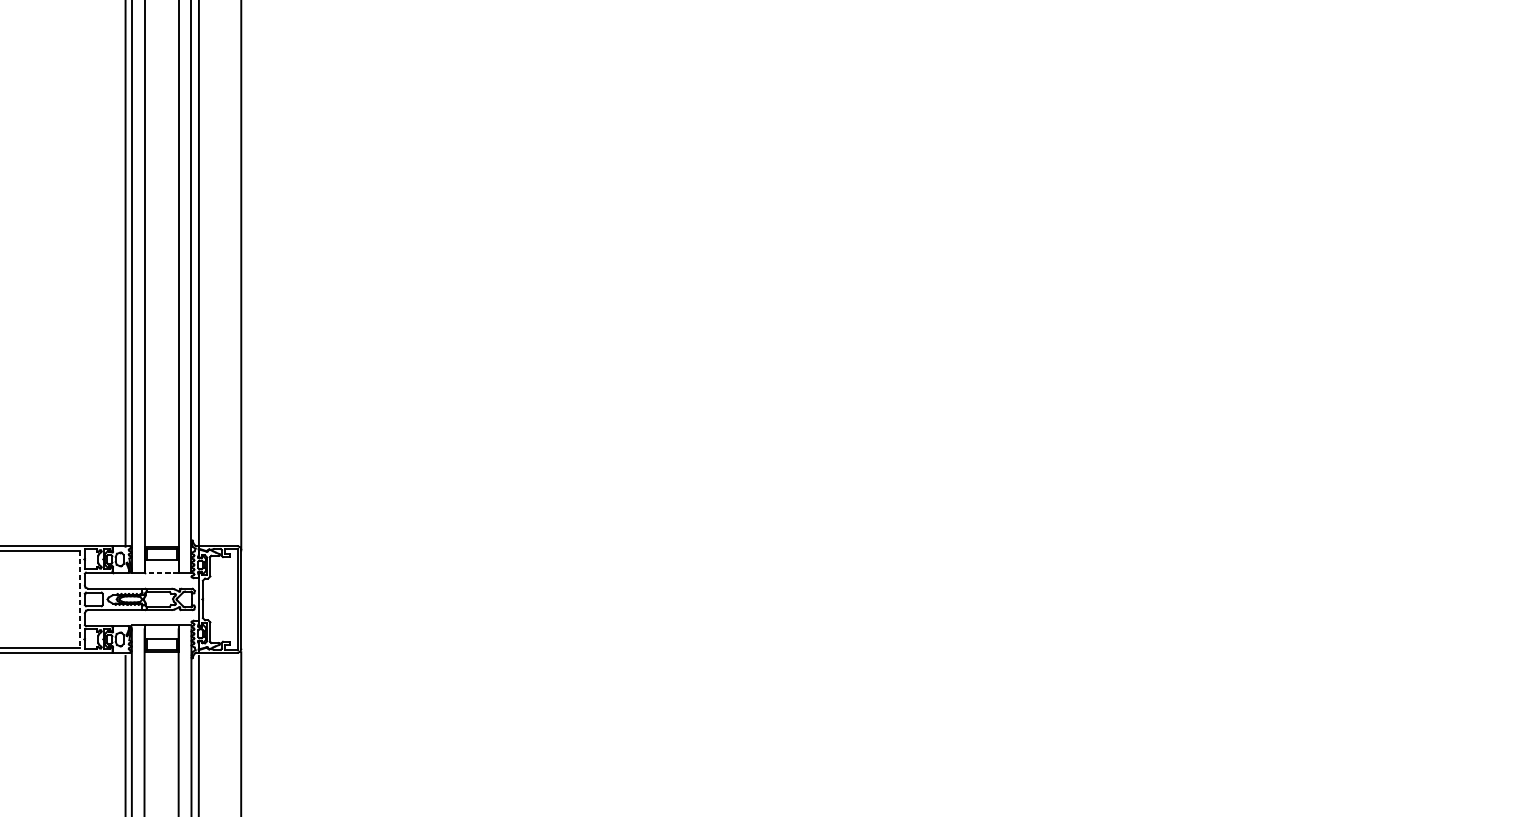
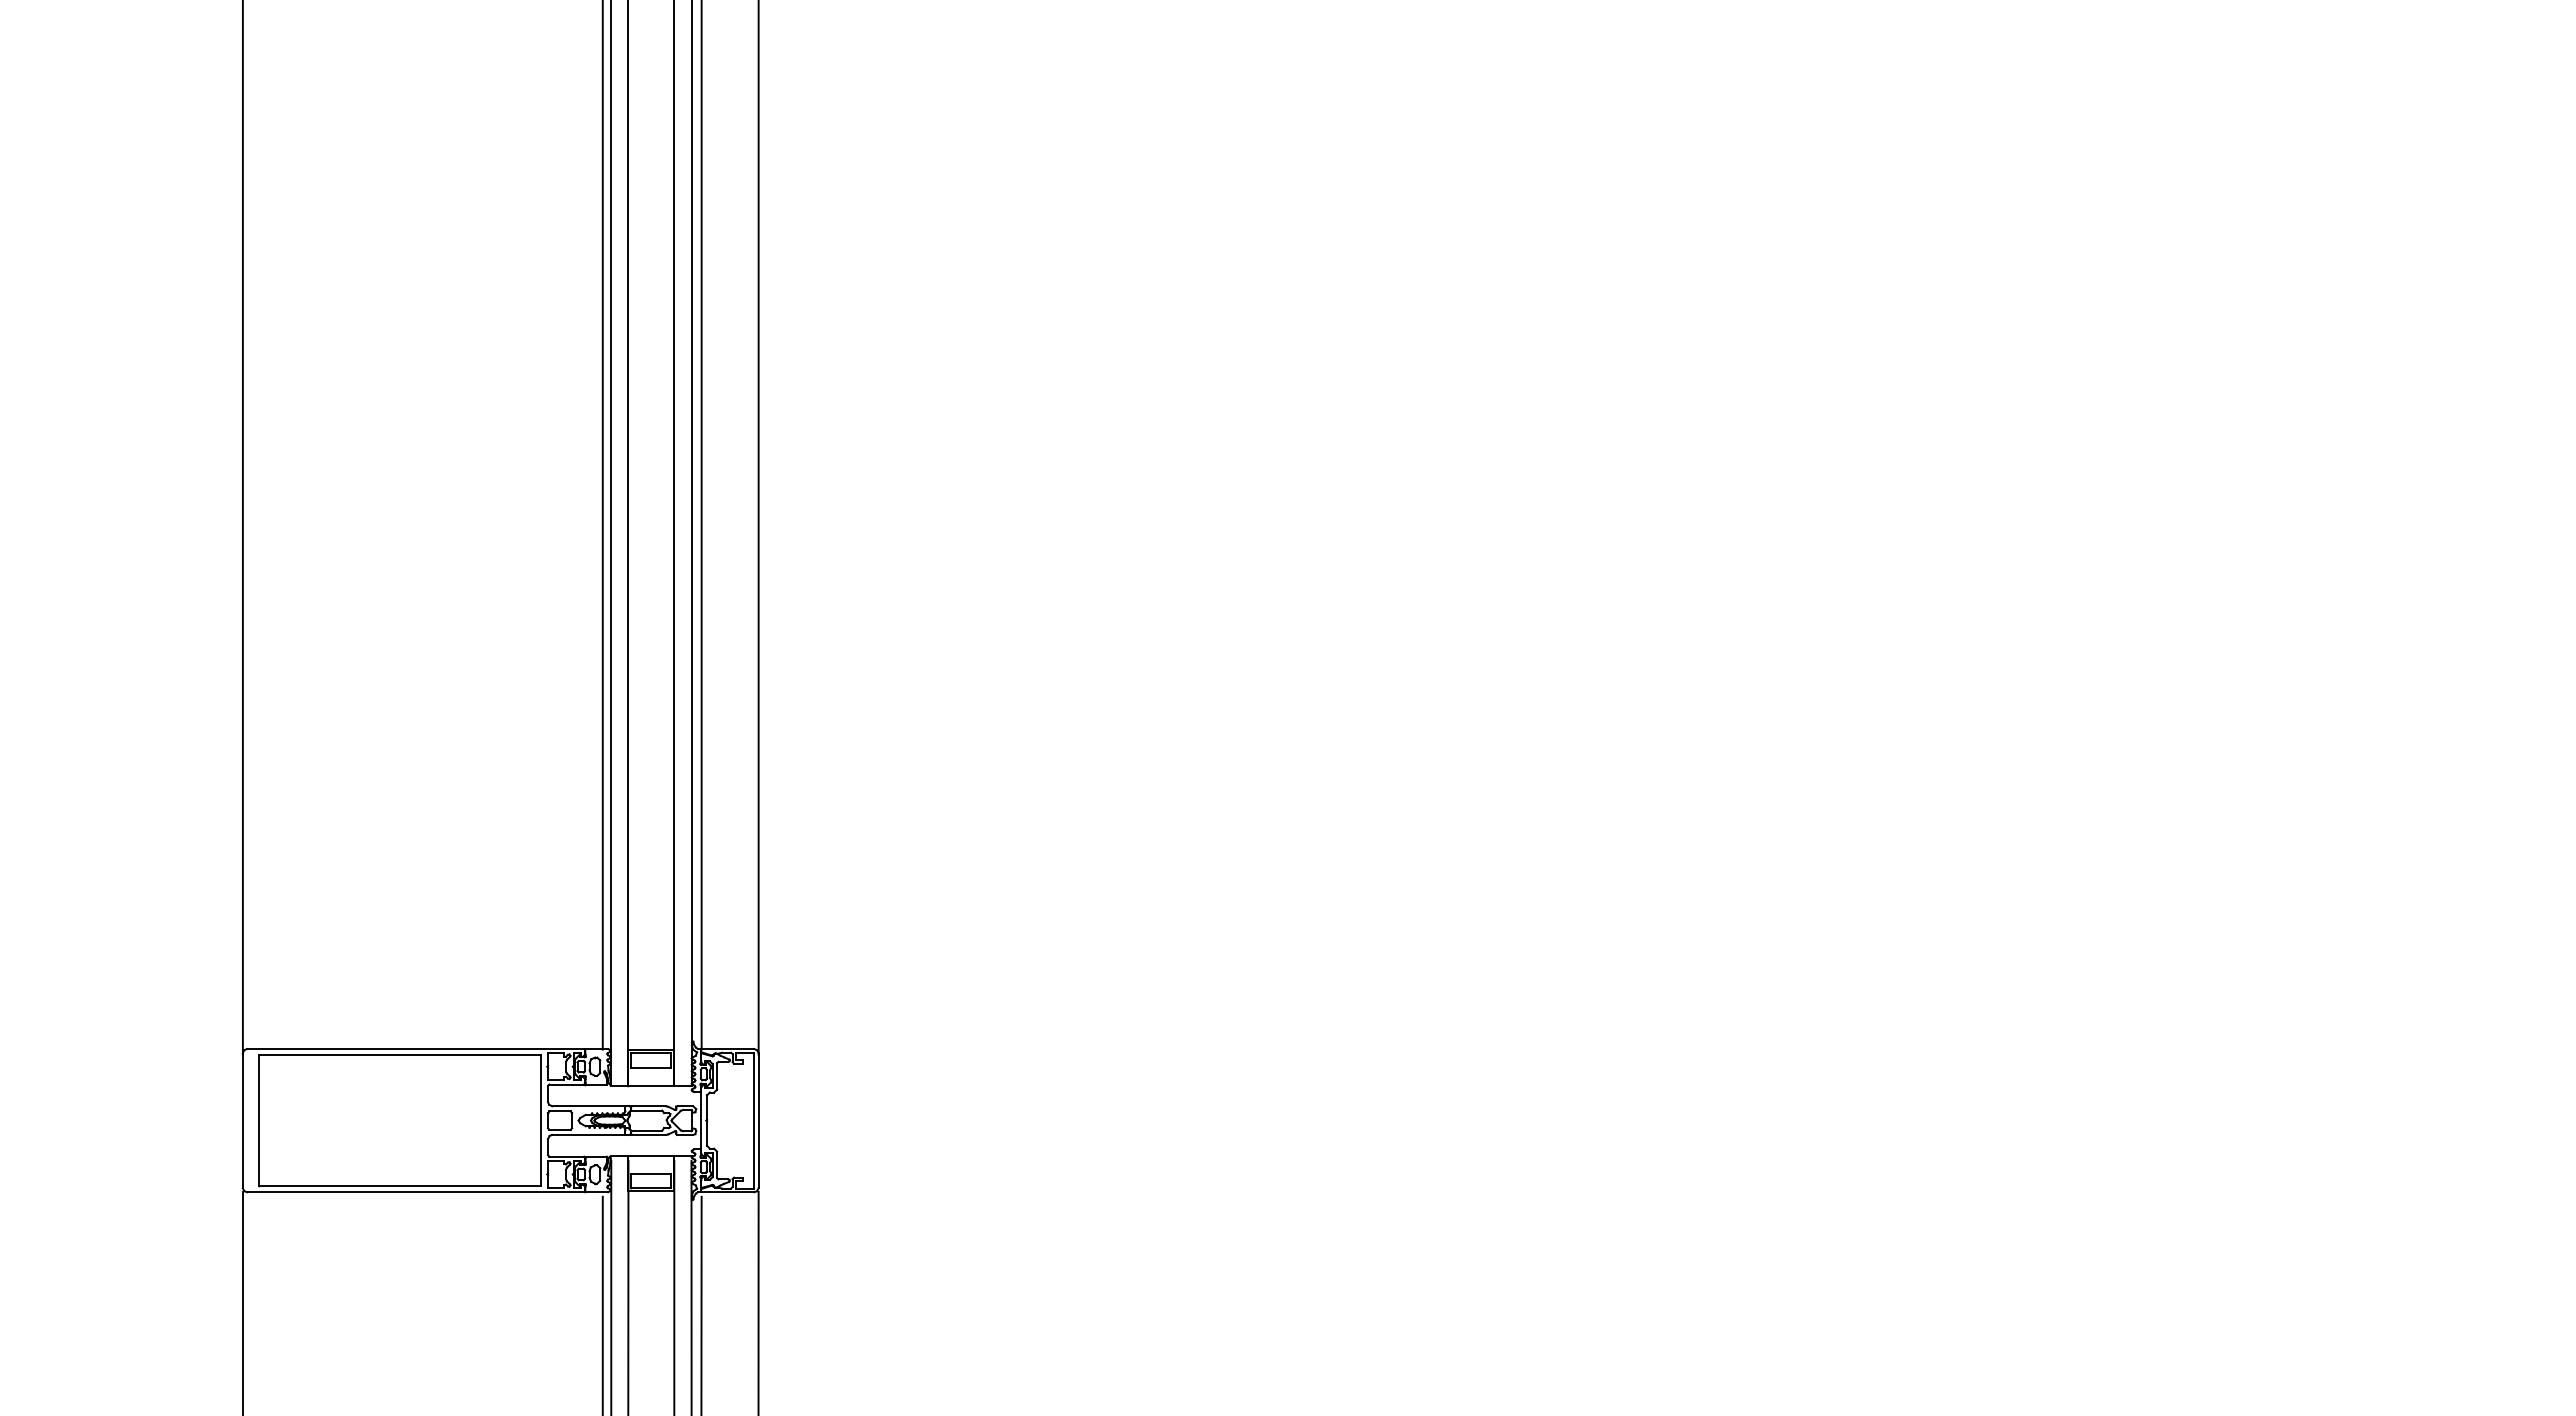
line: (161, 573) -> (651, 1085), dashed -> solid
line: (80, 599) -> (541, 1120), dashed -> solid

